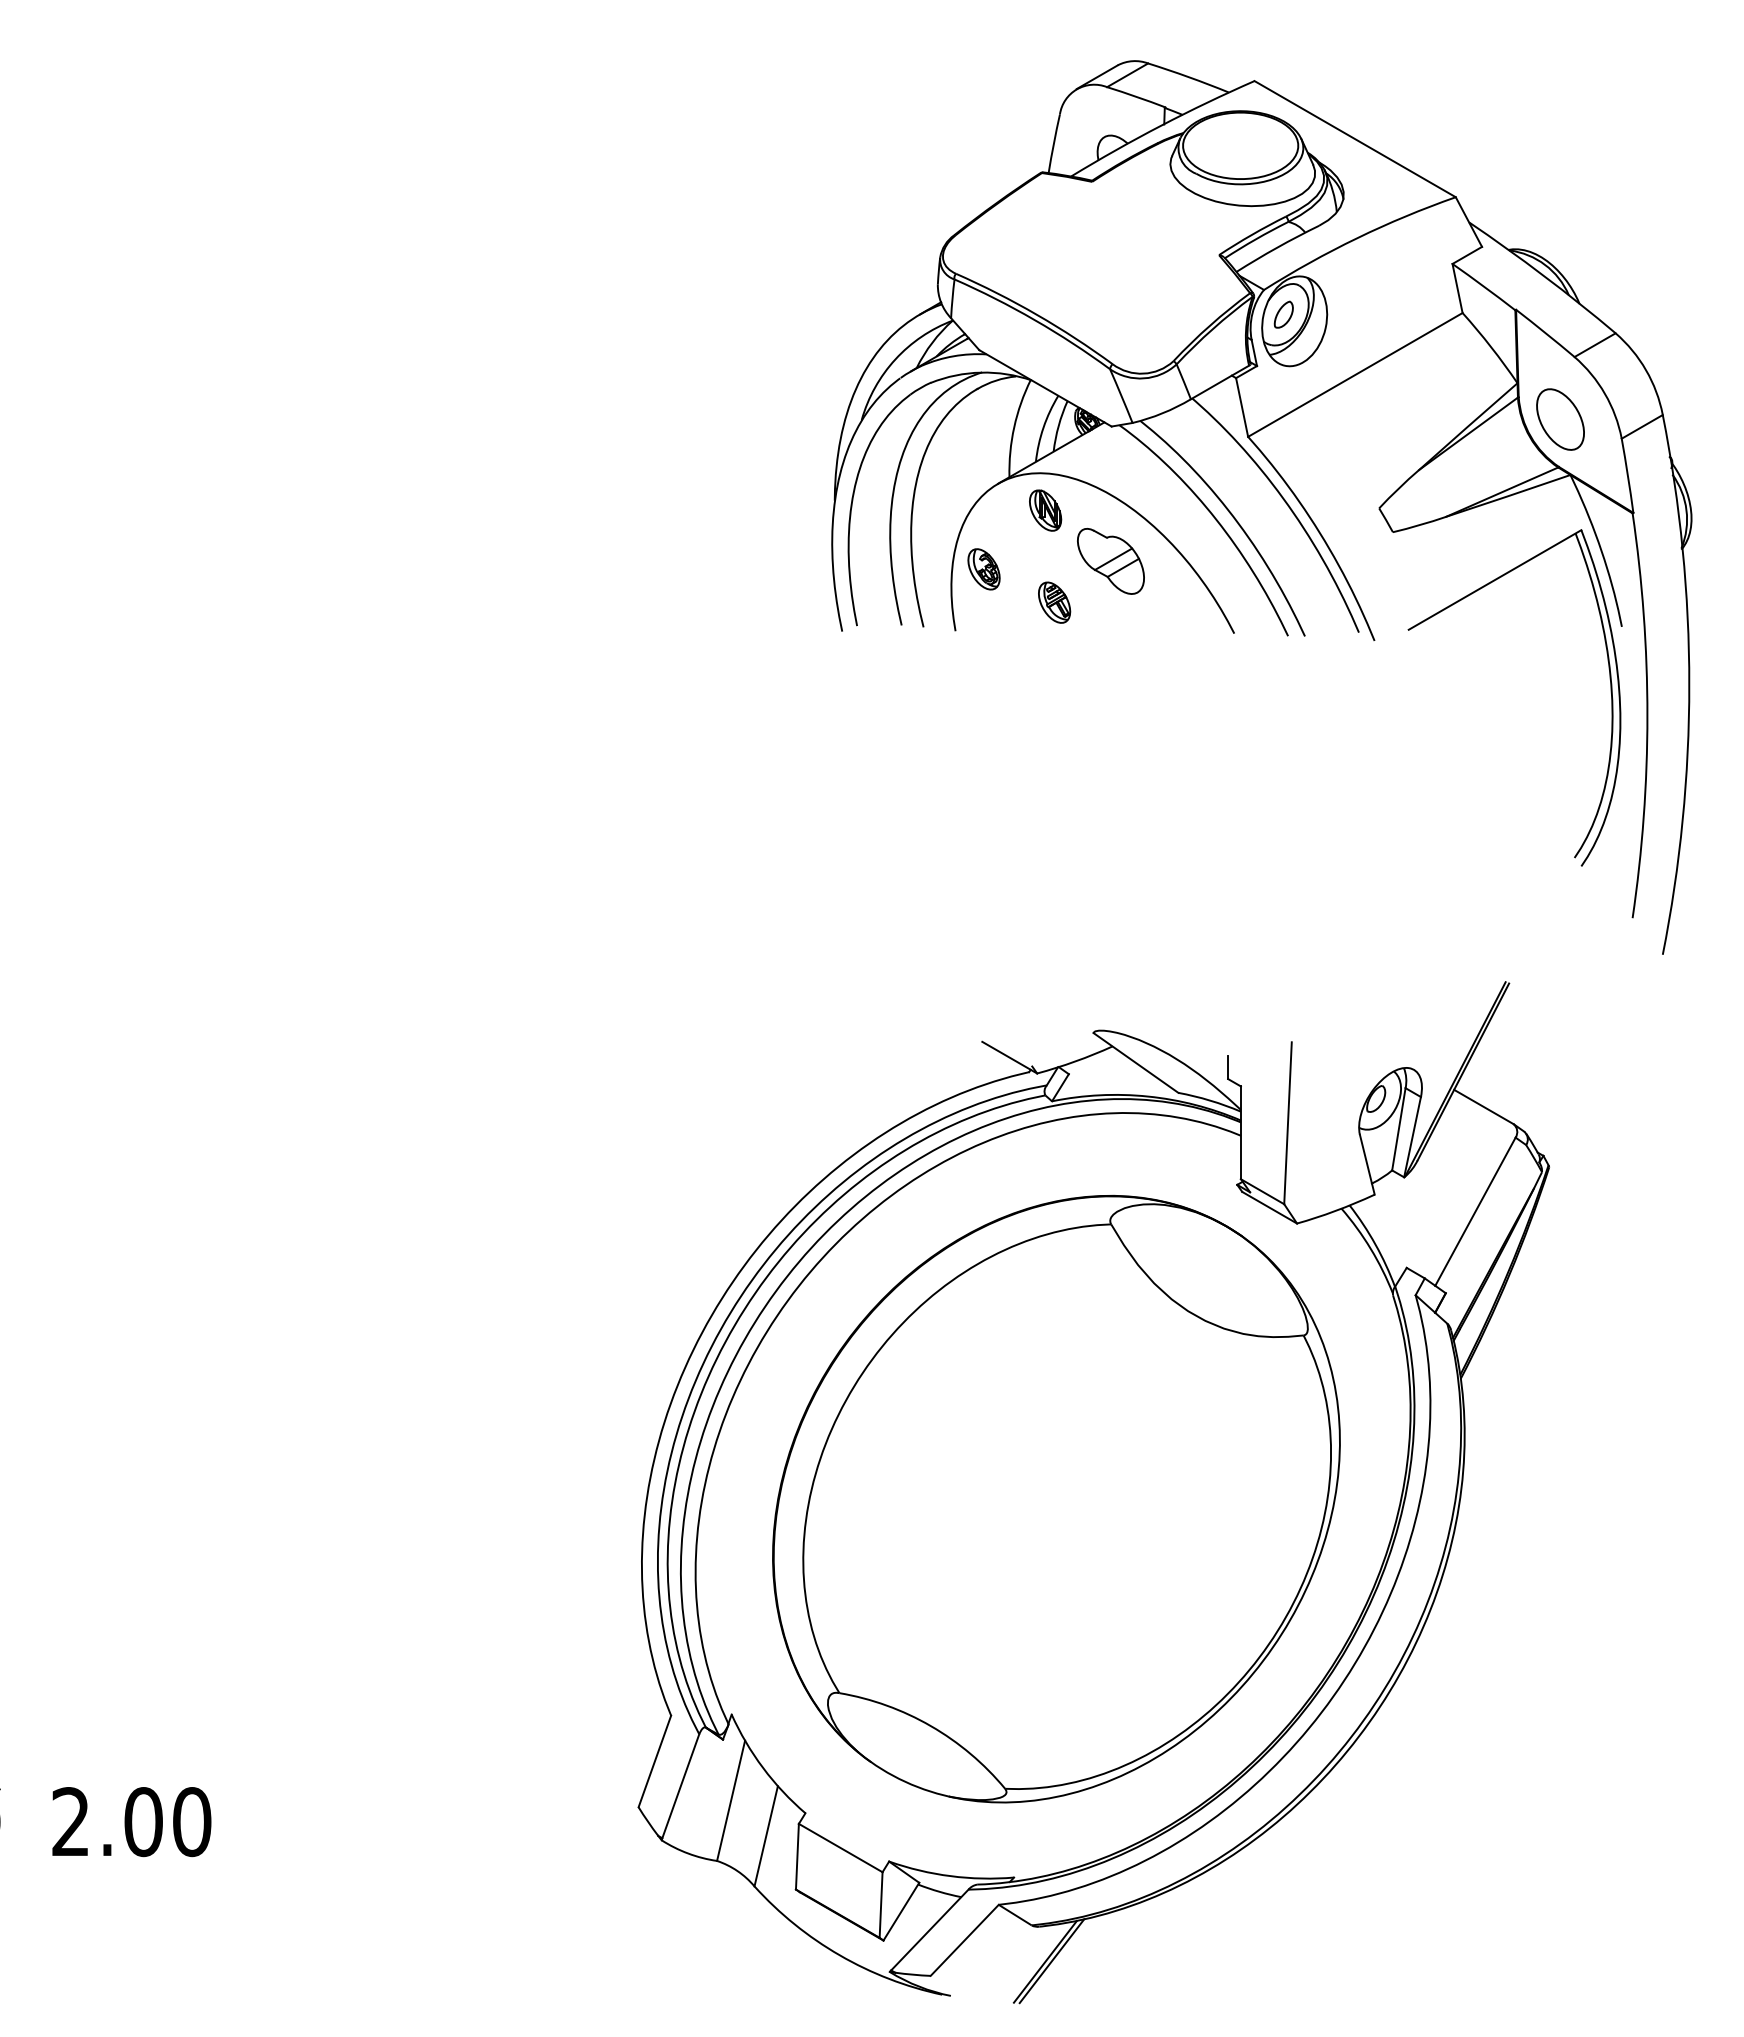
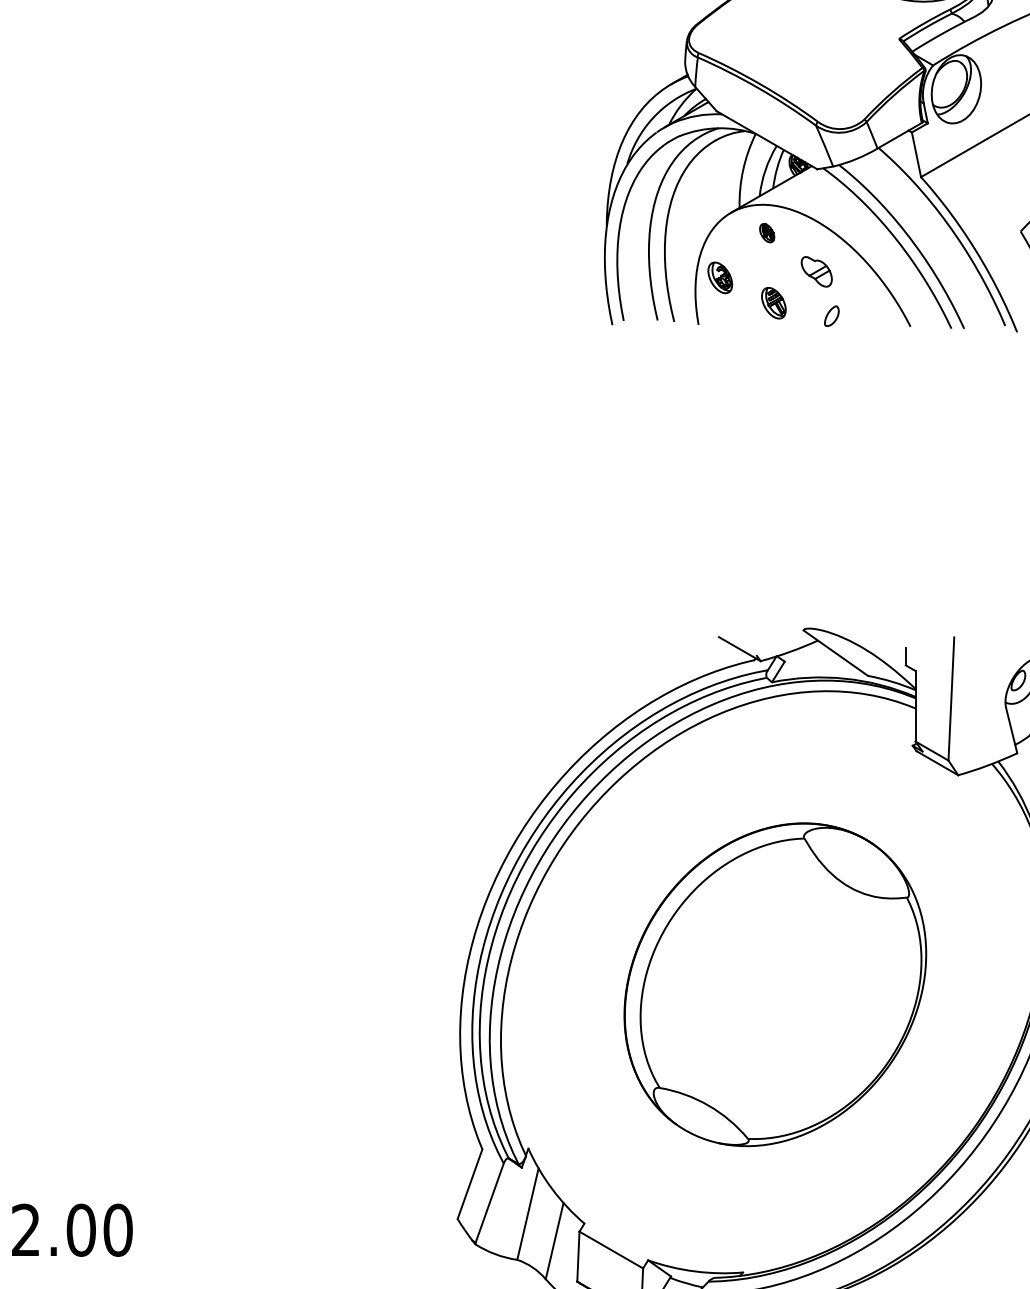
part: (1283, 314) -> (831, 315), moved
part: (1045, 510) -> (767, 233), size x0.6
part: (1110, 561) -> (816, 271), size x0.6
part: (1056, 1498) -> (775, 984), size x0.7

